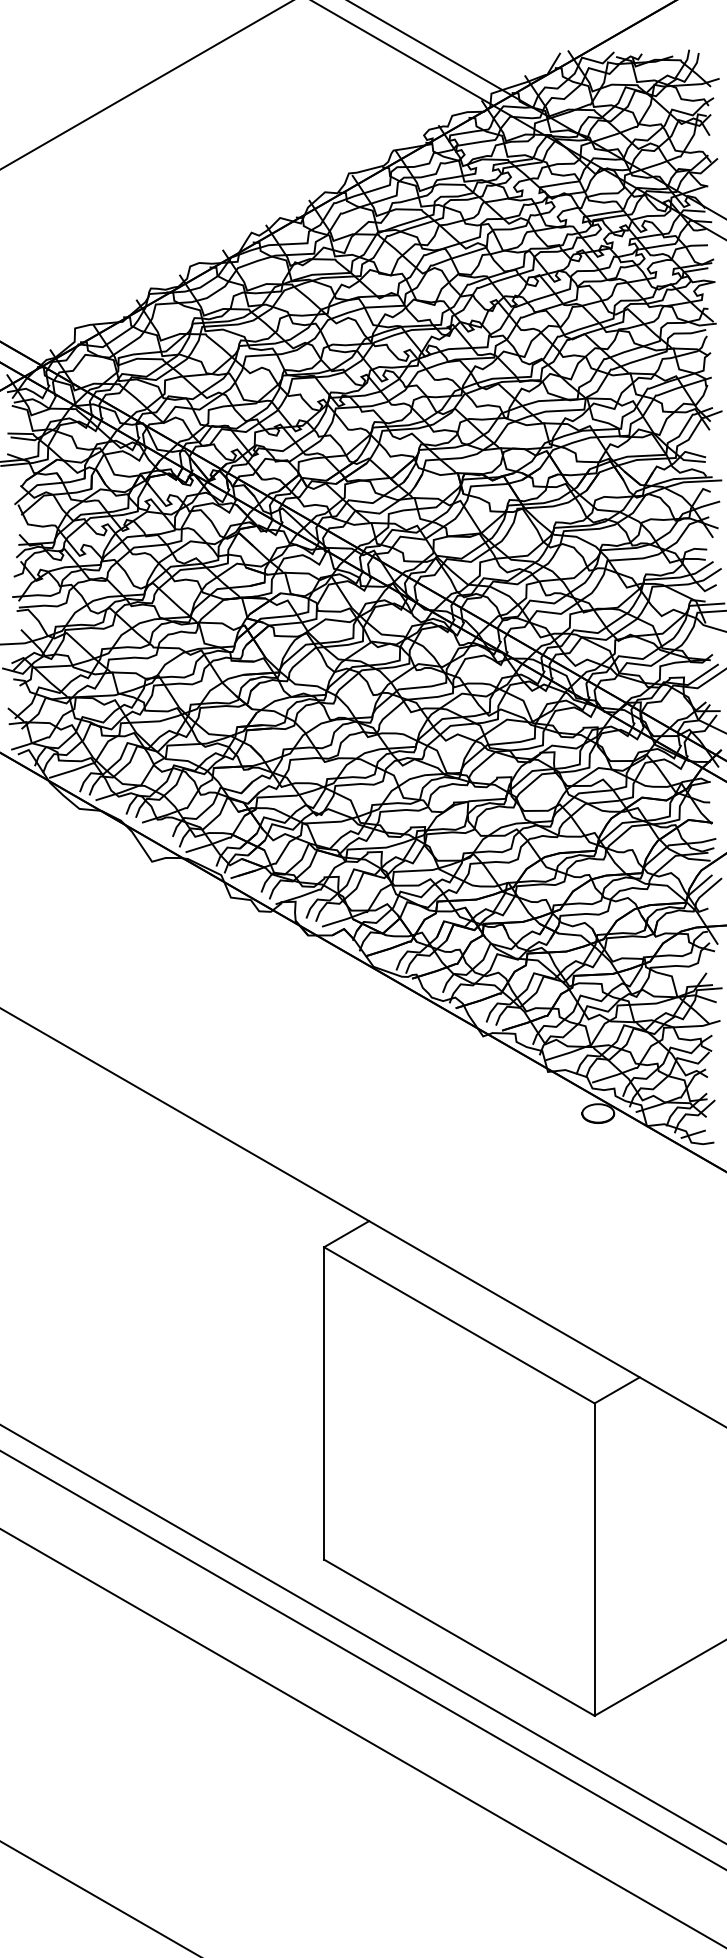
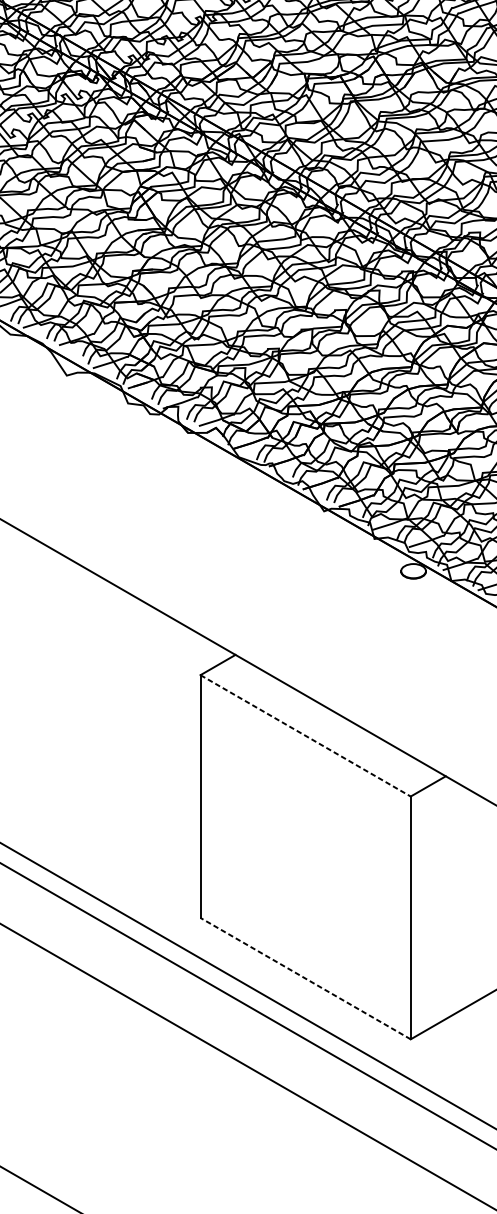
line: (459, 1325) -> (305, 735), solid -> dashed
line: (458, 1637) -> (304, 978), solid -> dashed

